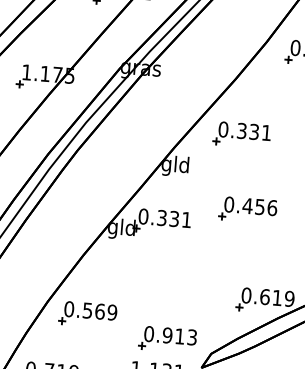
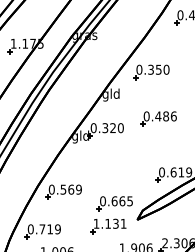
text: (260, 131) -> (162, 69), 0.331 -> 0.350
text: (260, 207) -> (166, 116), 0.456 -> 0.486
text: (179, 220) -> (116, 128), 0.331 -> 0.320
text: (178, 336) -> (121, 201), 0.913 -> 0.665

